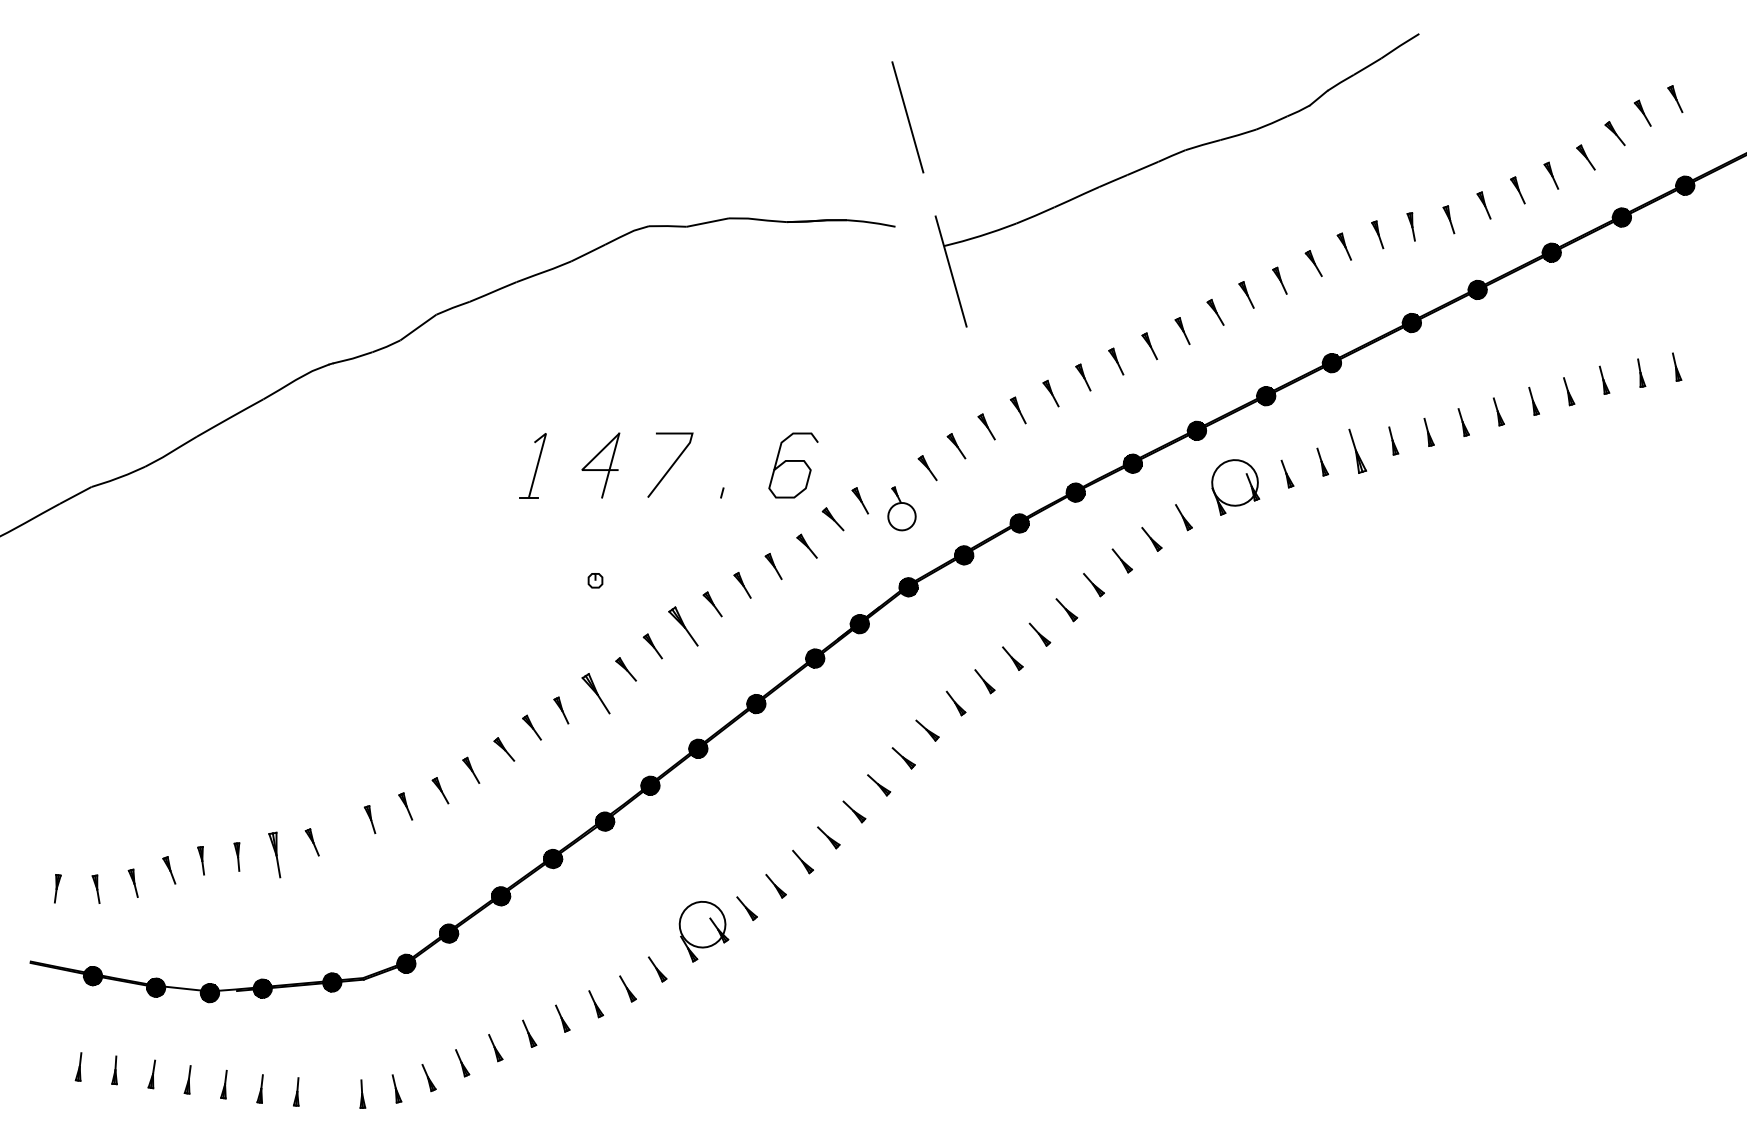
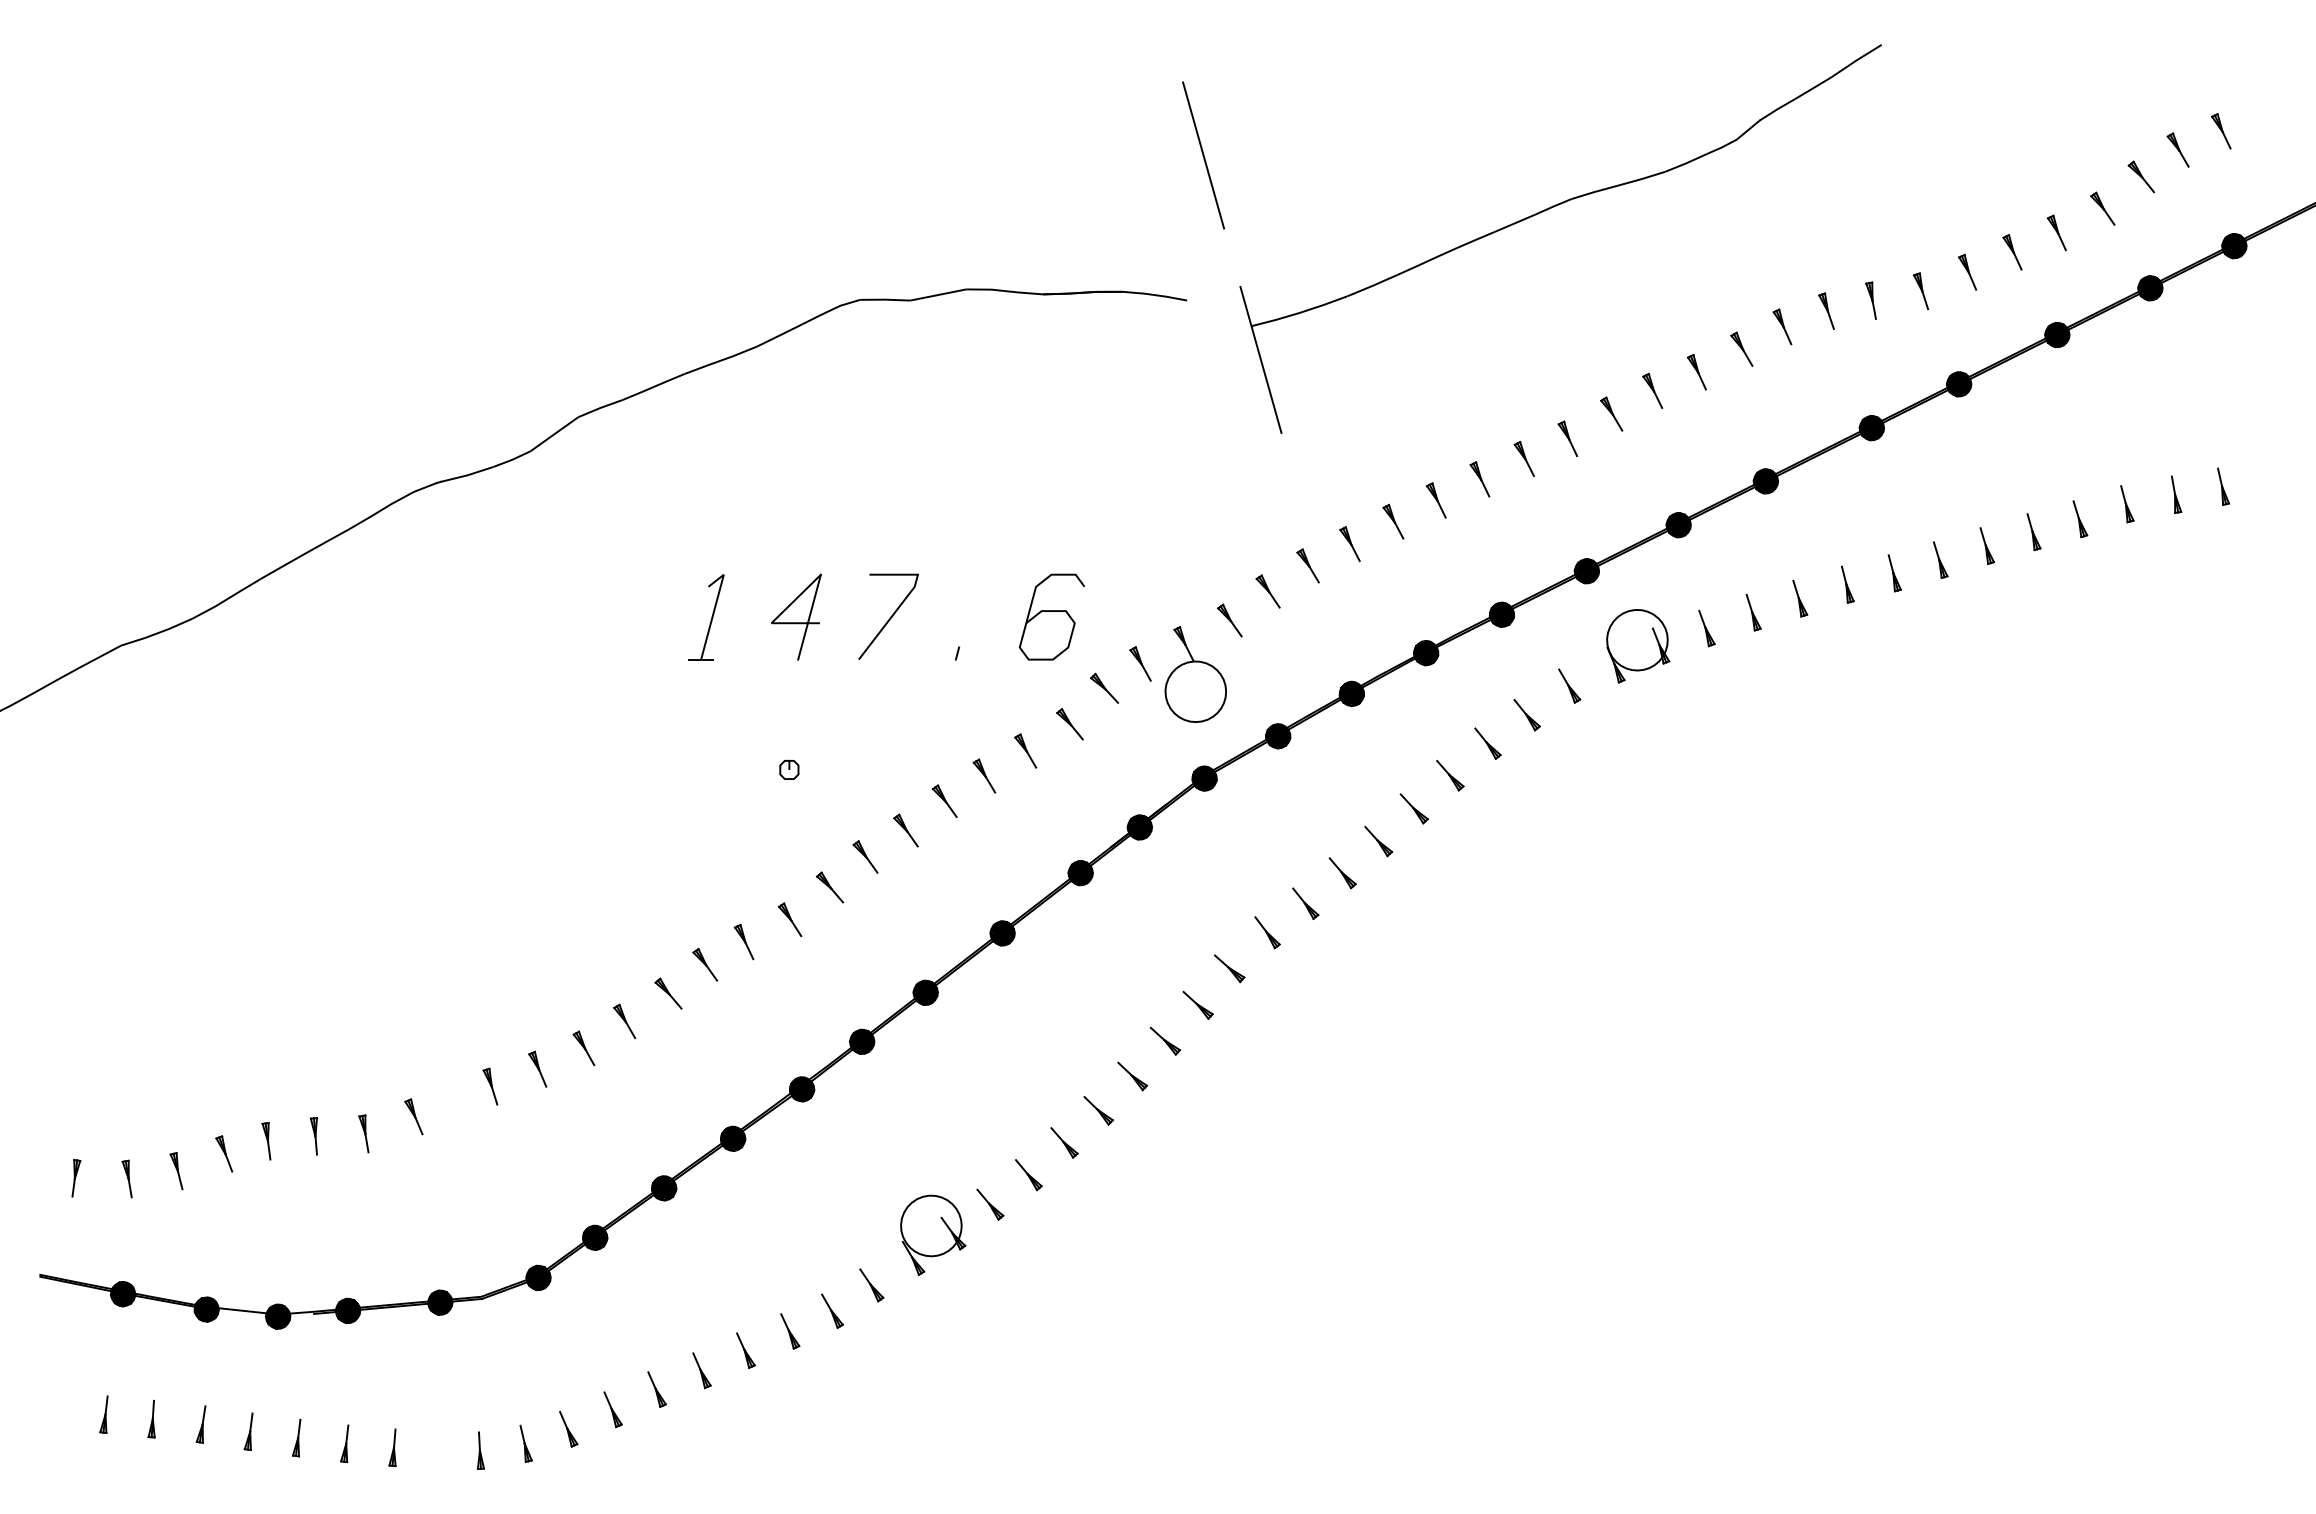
part: (1357, 451) -> (1799, 598), size x0.62
part: (901, 508) -> (1195, 674), size x1.67
part: (683, 626) -> (906, 830), size x0.62
part: (595, 693) -> (789, 919), size x0.62
part: (274, 855) -> (363, 1134), size x0.62

